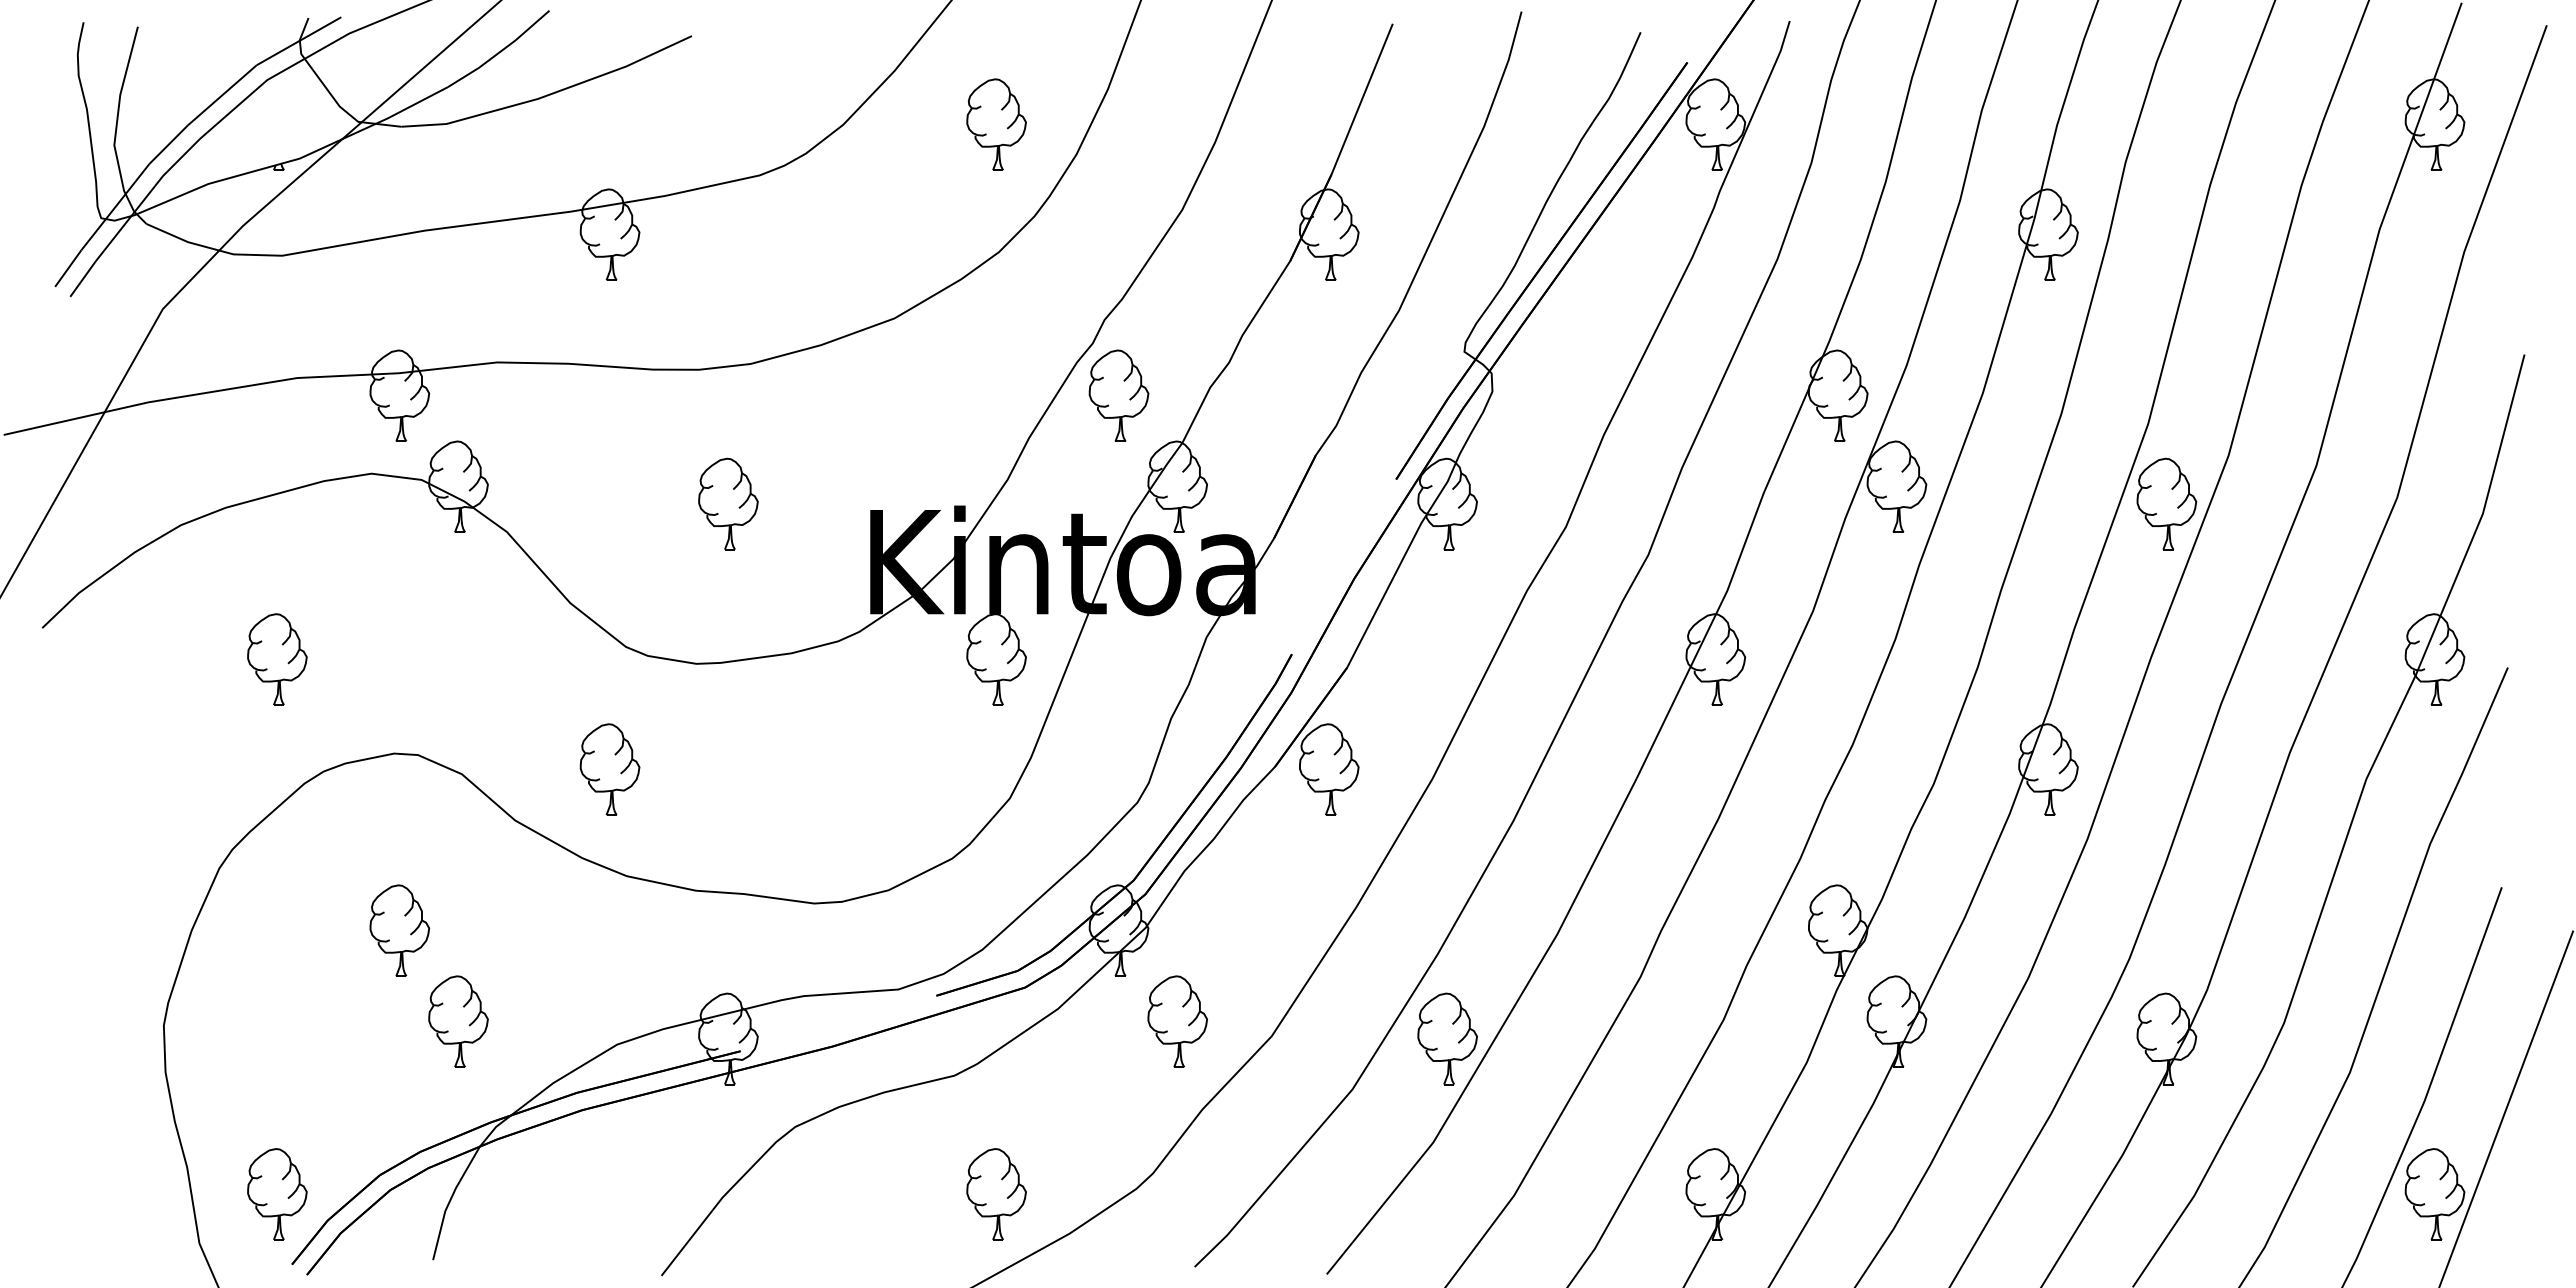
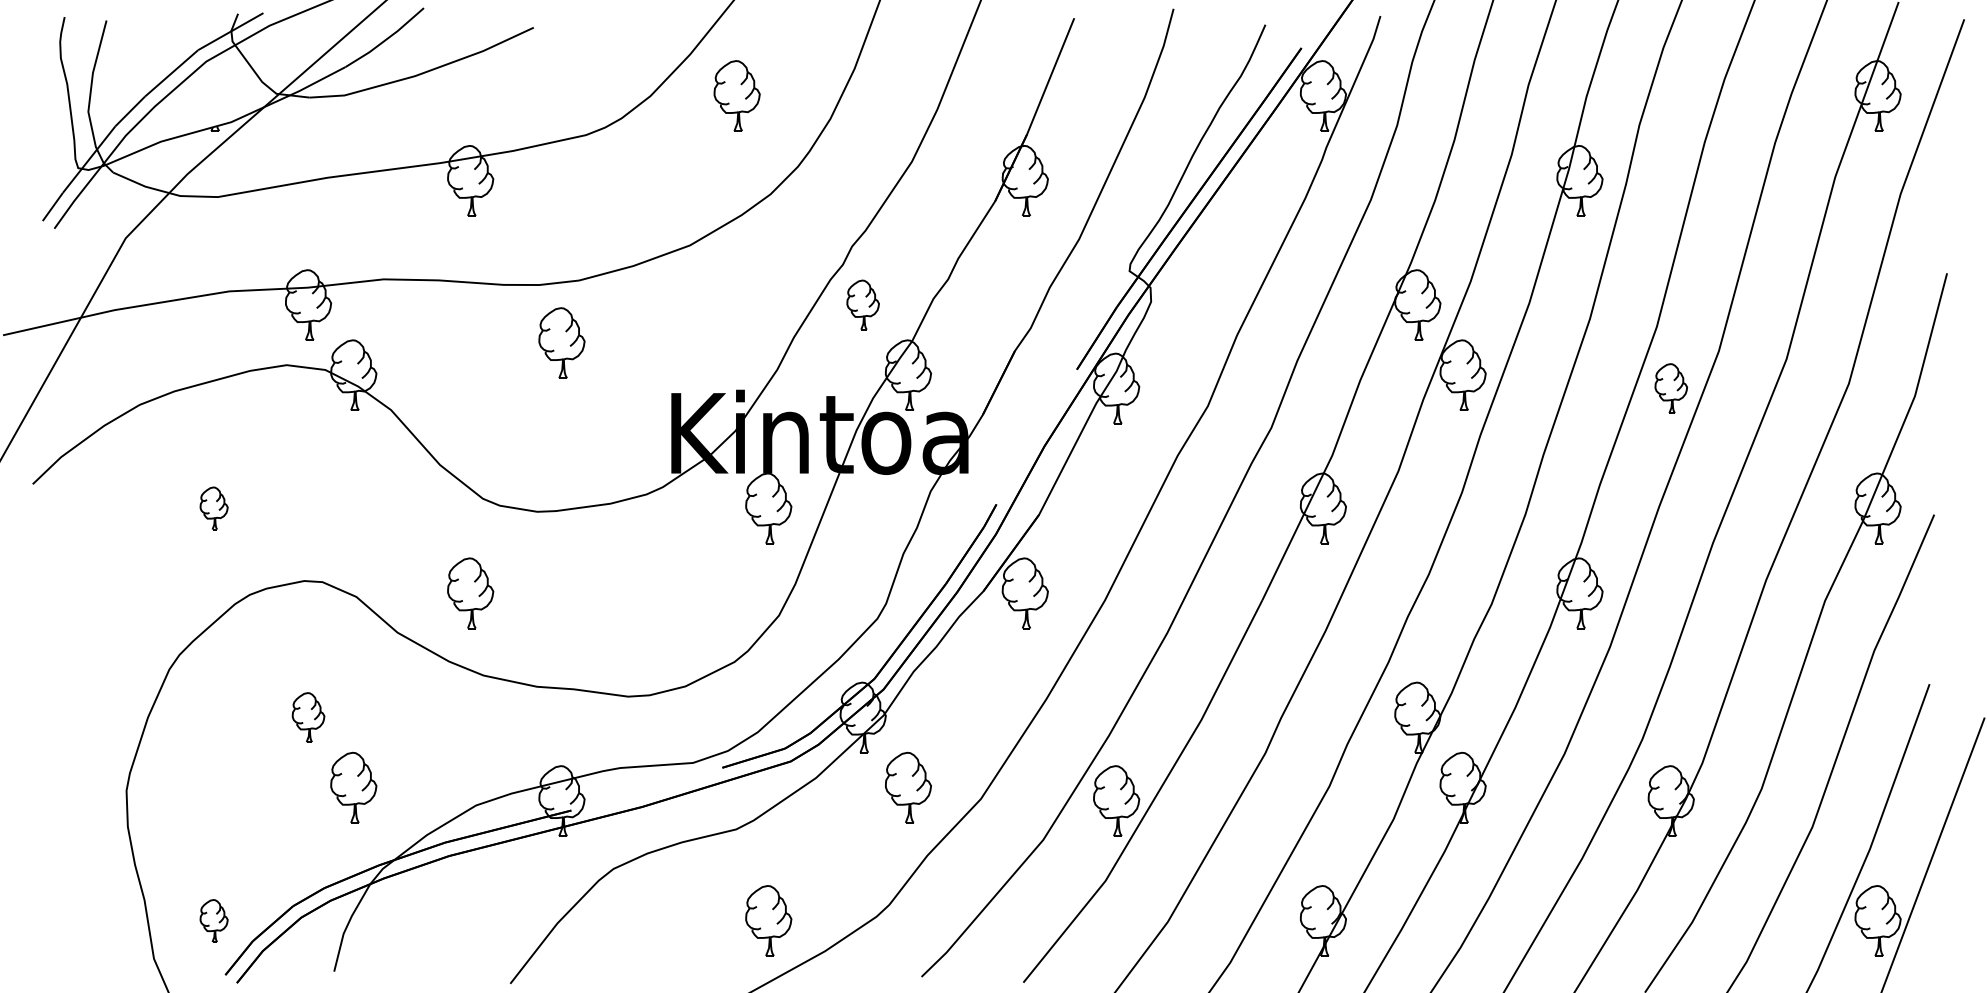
part: (996, 124) -> (737, 95), moved
part: (1118, 395) -> (862, 304), size x0.7
part: (728, 503) -> (562, 342), moved
part: (2166, 503) -> (1670, 388), size x0.7
part: (277, 659) -> (214, 508), size x0.6
part: (399, 930) -> (308, 717), size x0.7
part: (277, 1194) -> (214, 921), size x0.6

